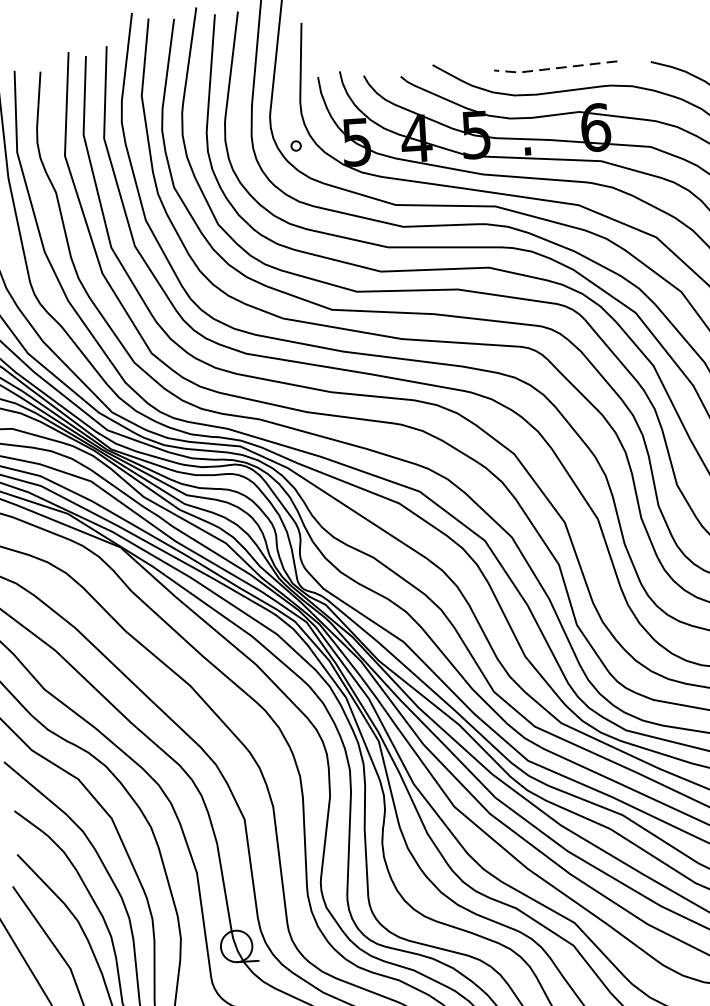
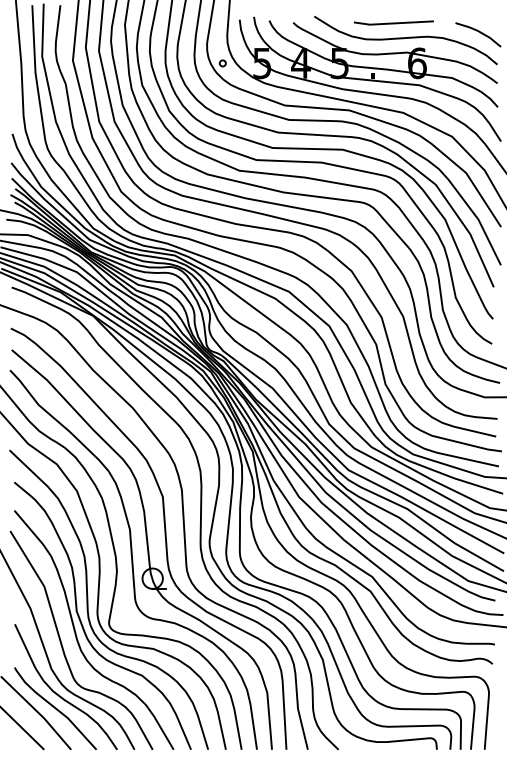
line: (553, 68) -> (392, 23), dashed -> solid

